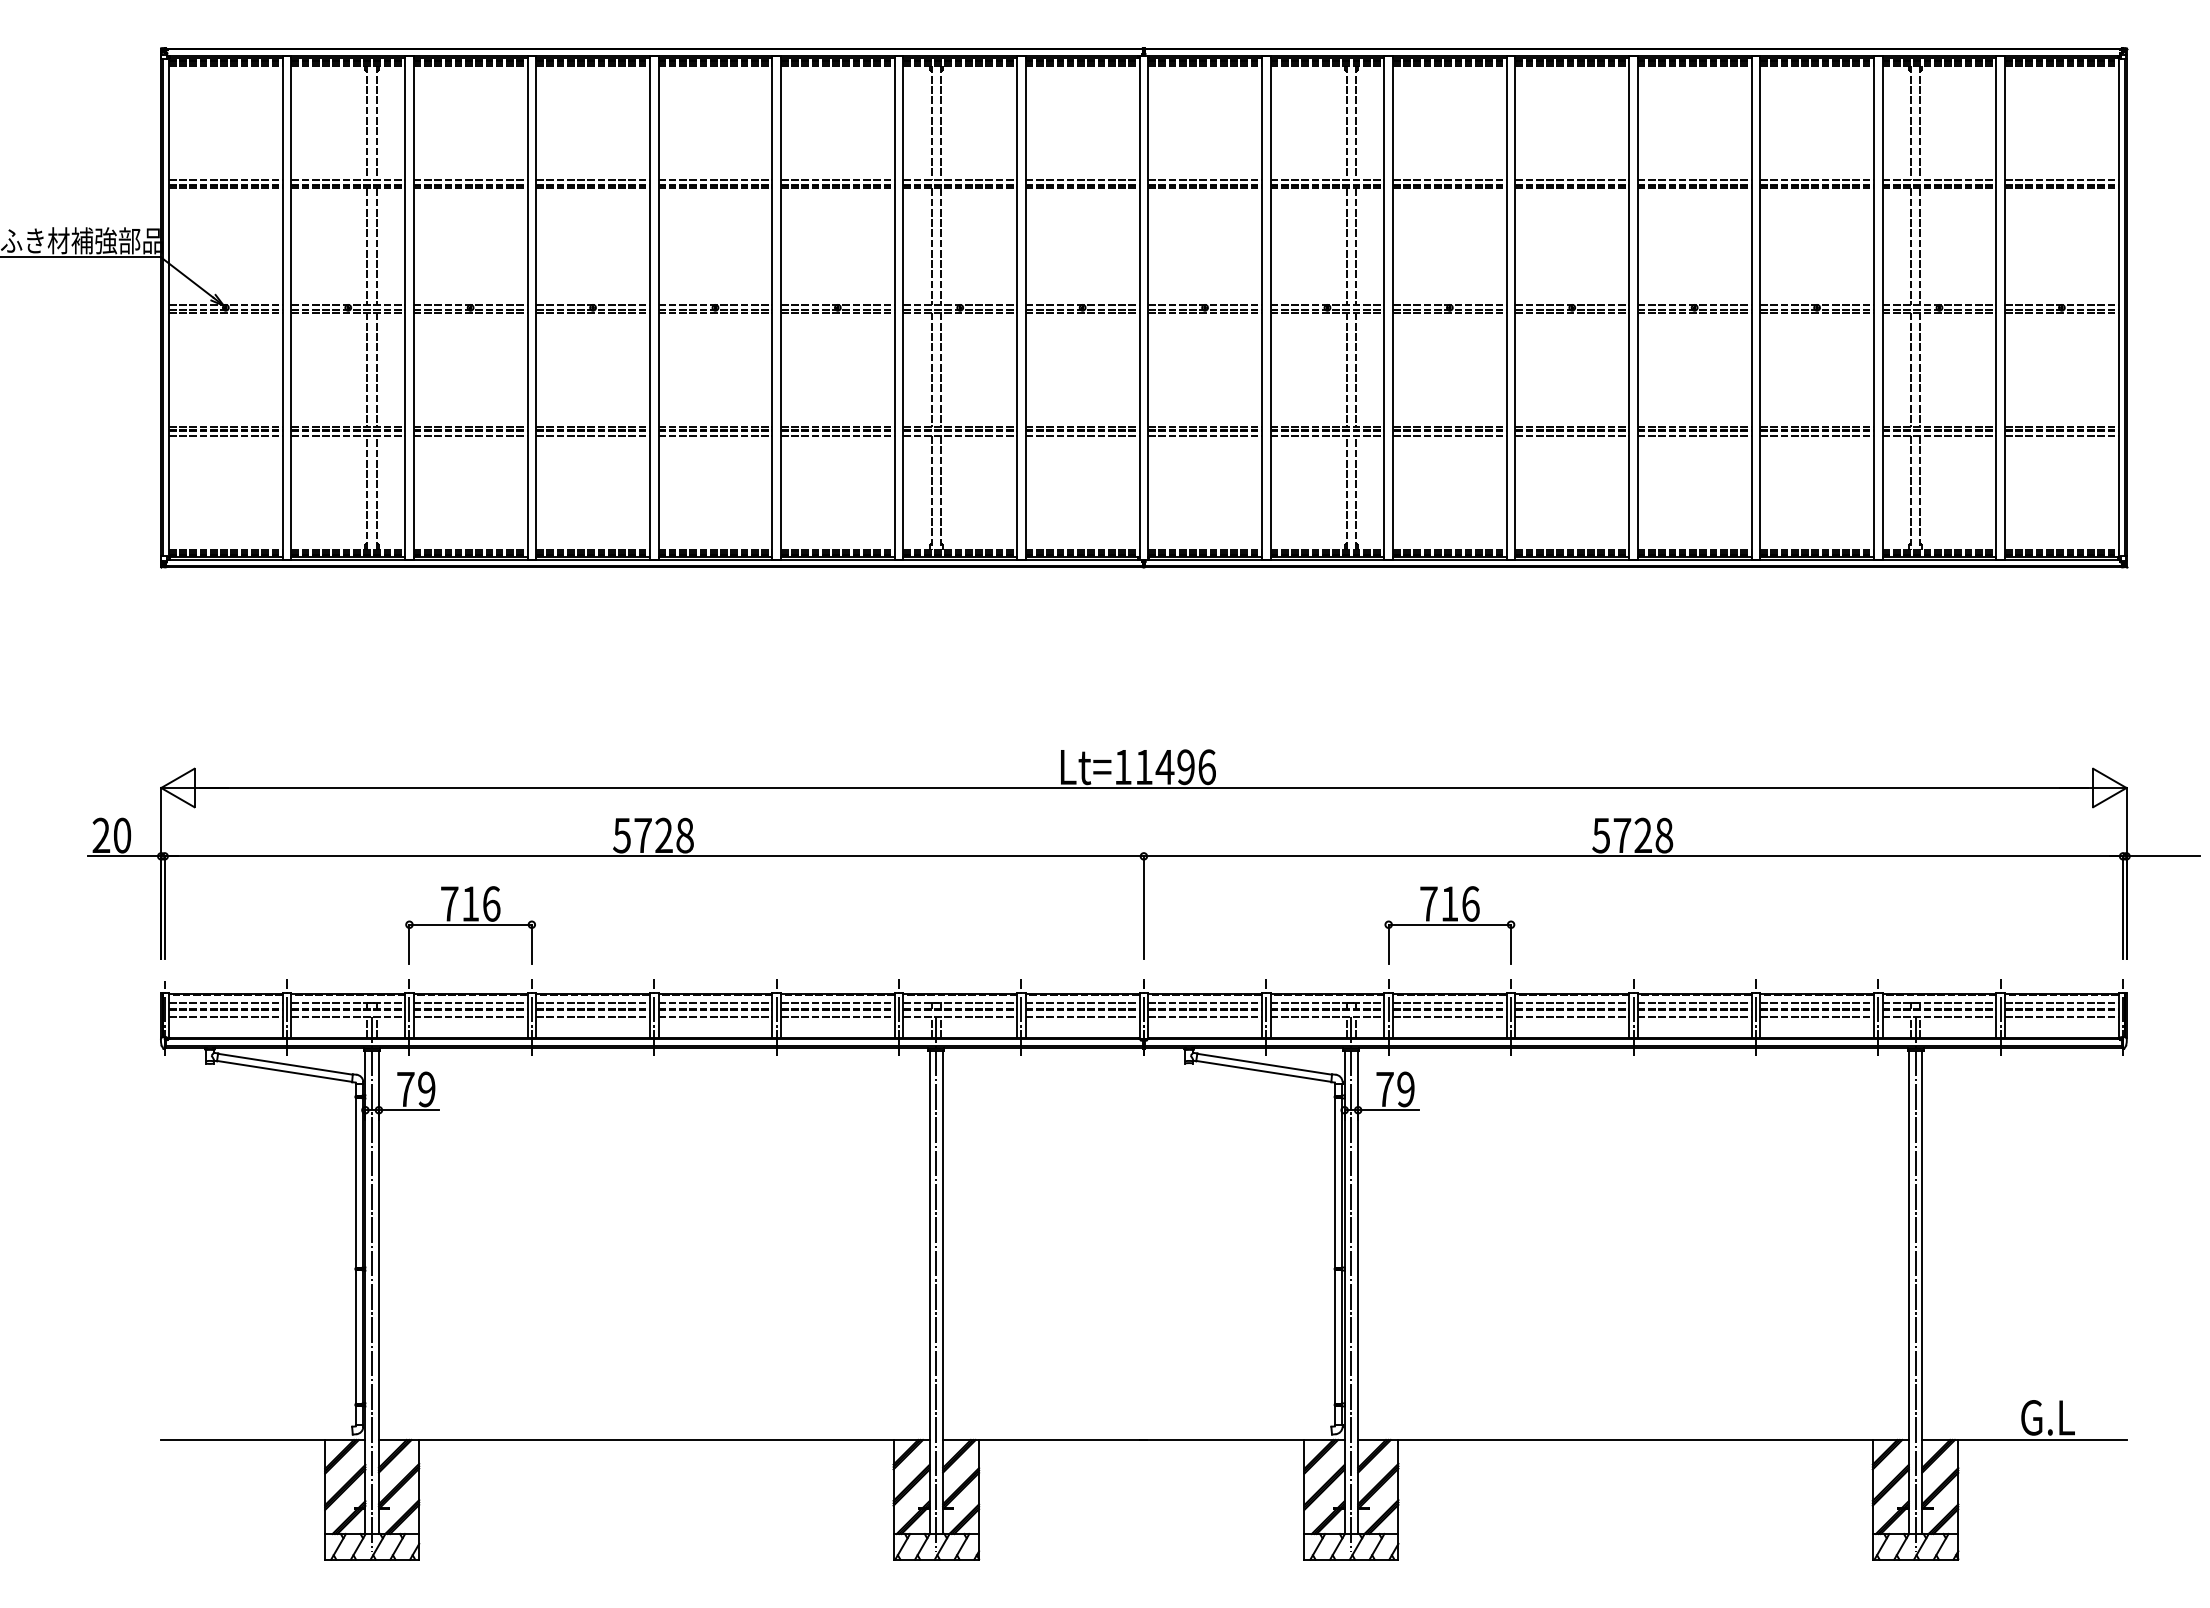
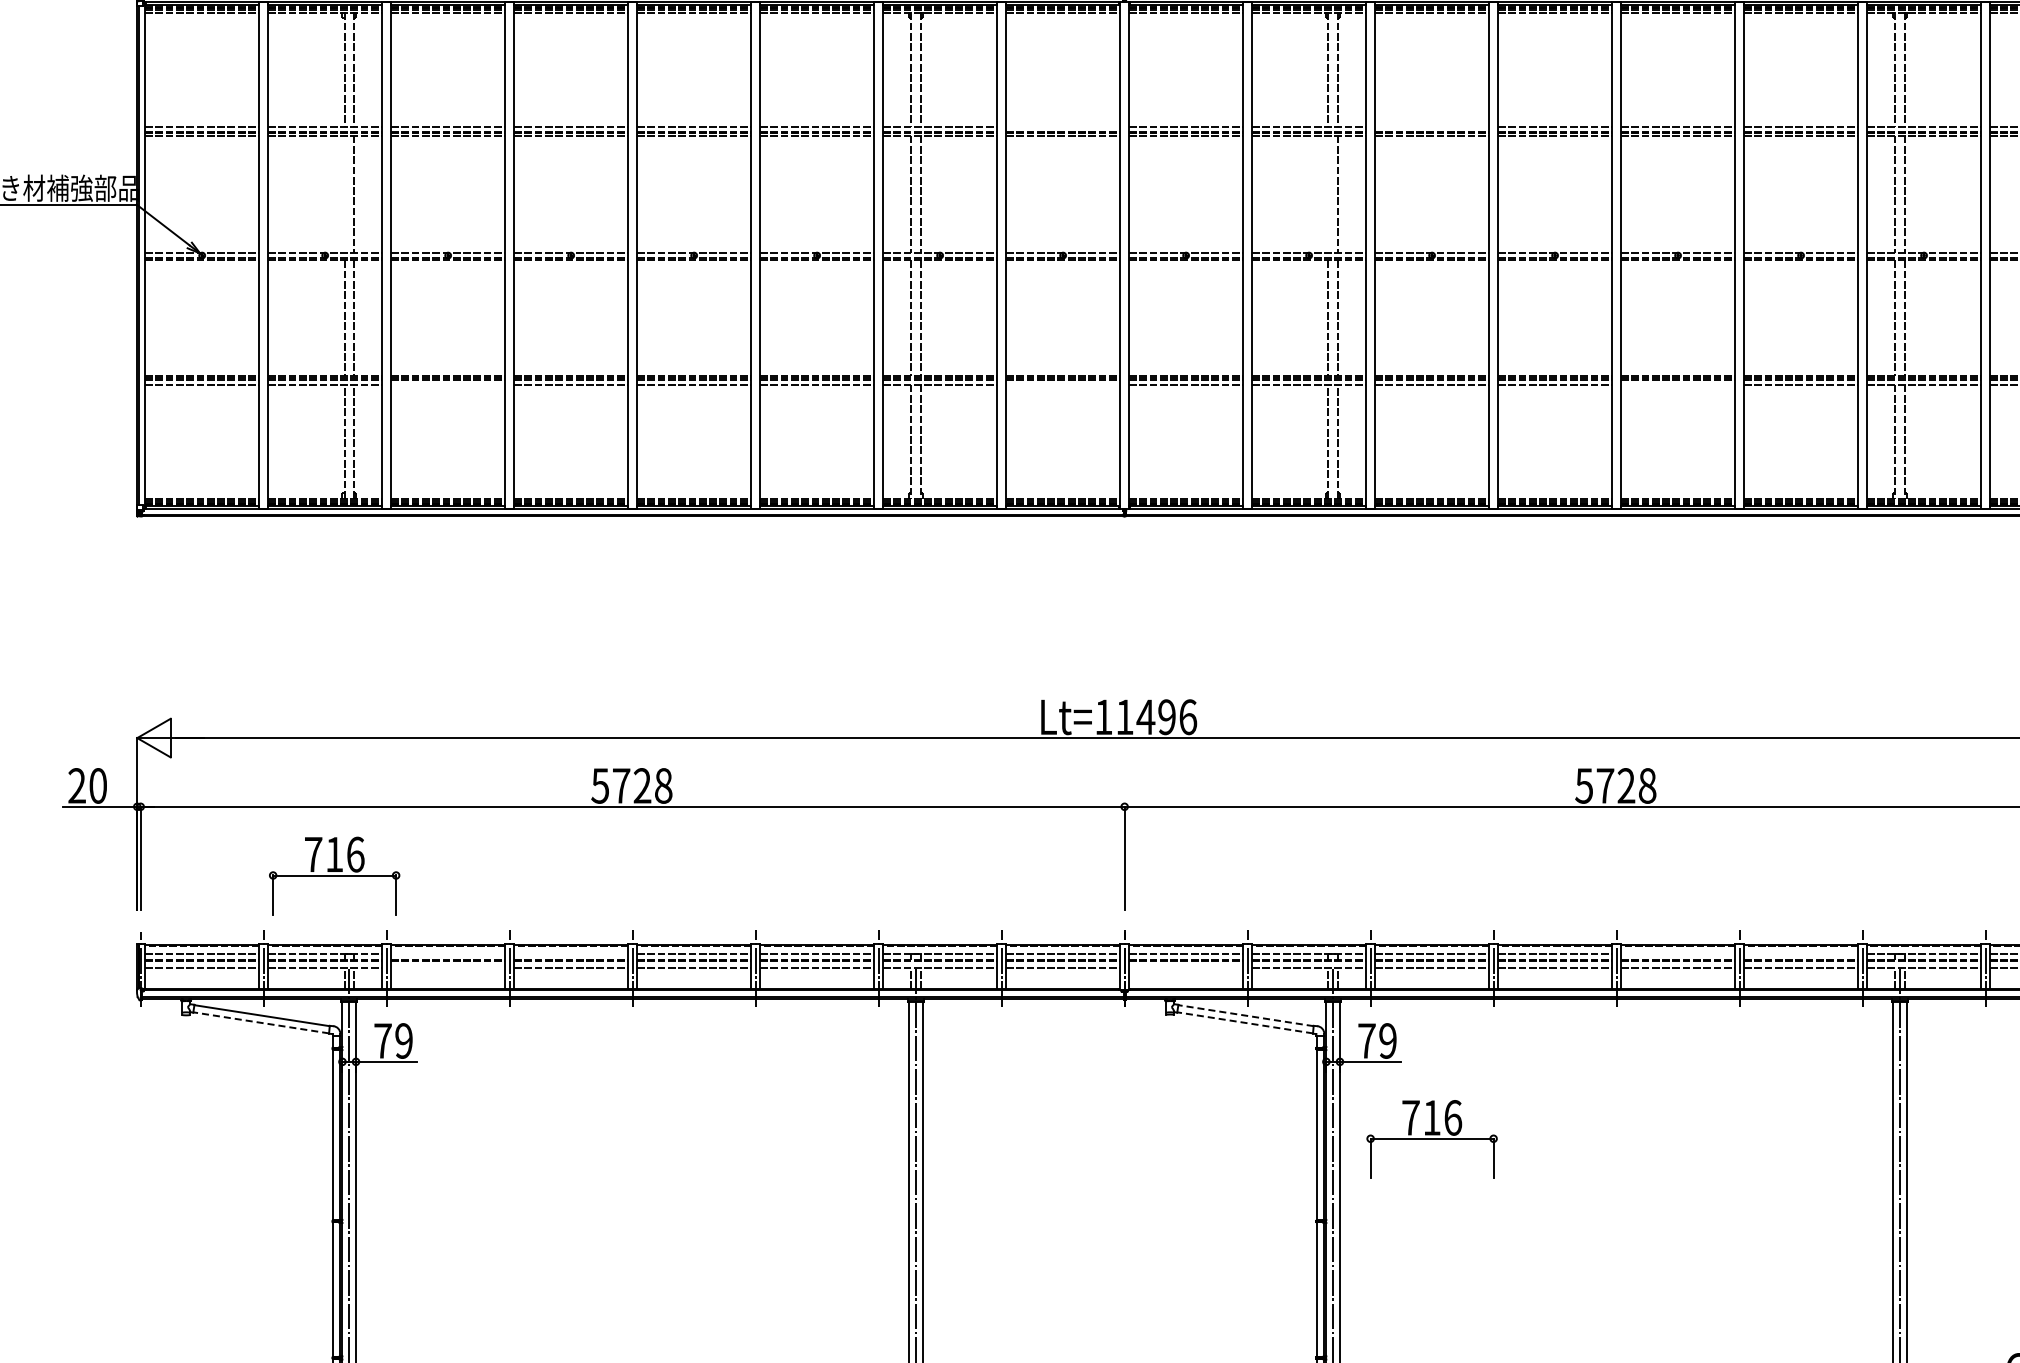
line: (1082, 179) -> (1062, 126), removed
line: (1449, 179) -> (1431, 126), removed
line: (367, 246) -> (344, 194), removed
line: (1346, 246) -> (1328, 194), removed
line: (470, 436) -> (448, 384), removed
line: (1082, 436) -> (1062, 384), removed
line: (1694, 436) -> (1677, 384), removed
part: (470, 925) -> (334, 876), moved
part: (1449, 925) -> (1431, 1139), moved
line: (470, 1003) -> (448, 954), removed
line: (592, 1003) -> (570, 954), removed
line: (1694, 1003) -> (1677, 954), removed
line: (1817, 1003) -> (1801, 954), removed
line: (470, 1017) -> (448, 968), removed
line: (1205, 1017) -> (1186, 968), removed
line: (1264, 1064) -> (1245, 1015), solid -> dashed
line: (284, 1071) -> (261, 1022), solid -> dashed
line: (1263, 1071) -> (1244, 1022), solid -> dashed

